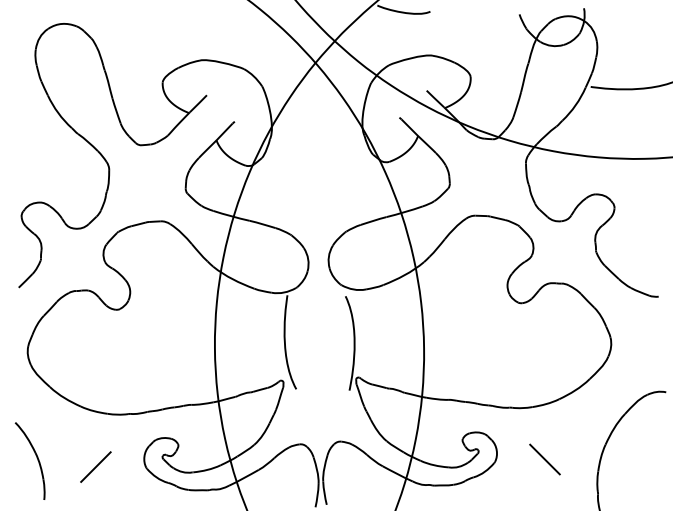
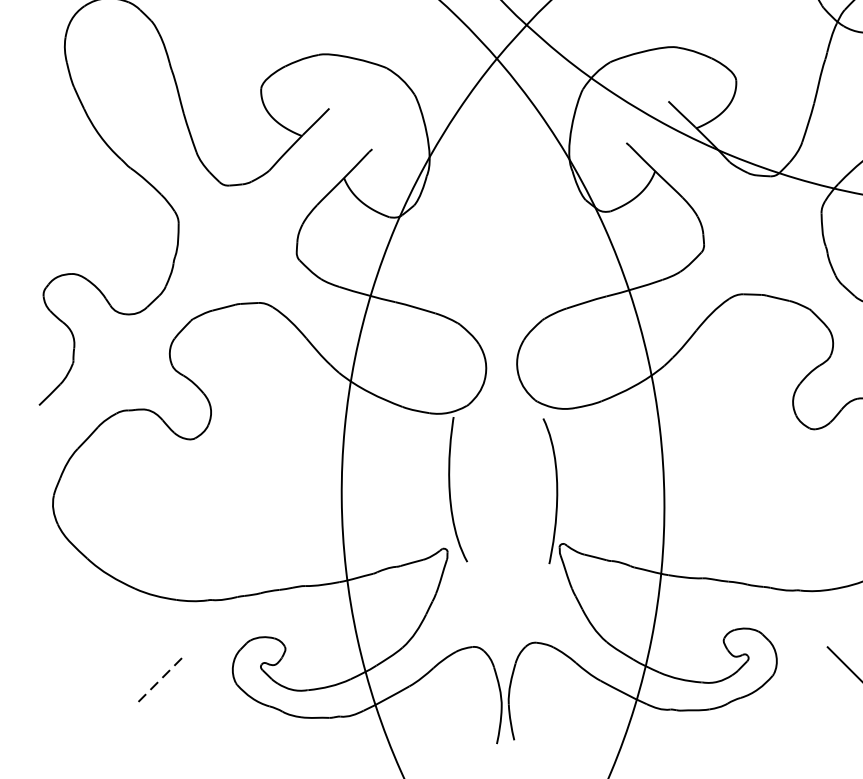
part: (36, 458) -> (66, 668), removed
line: (95, 467) -> (157, 682), solid -> dashed

